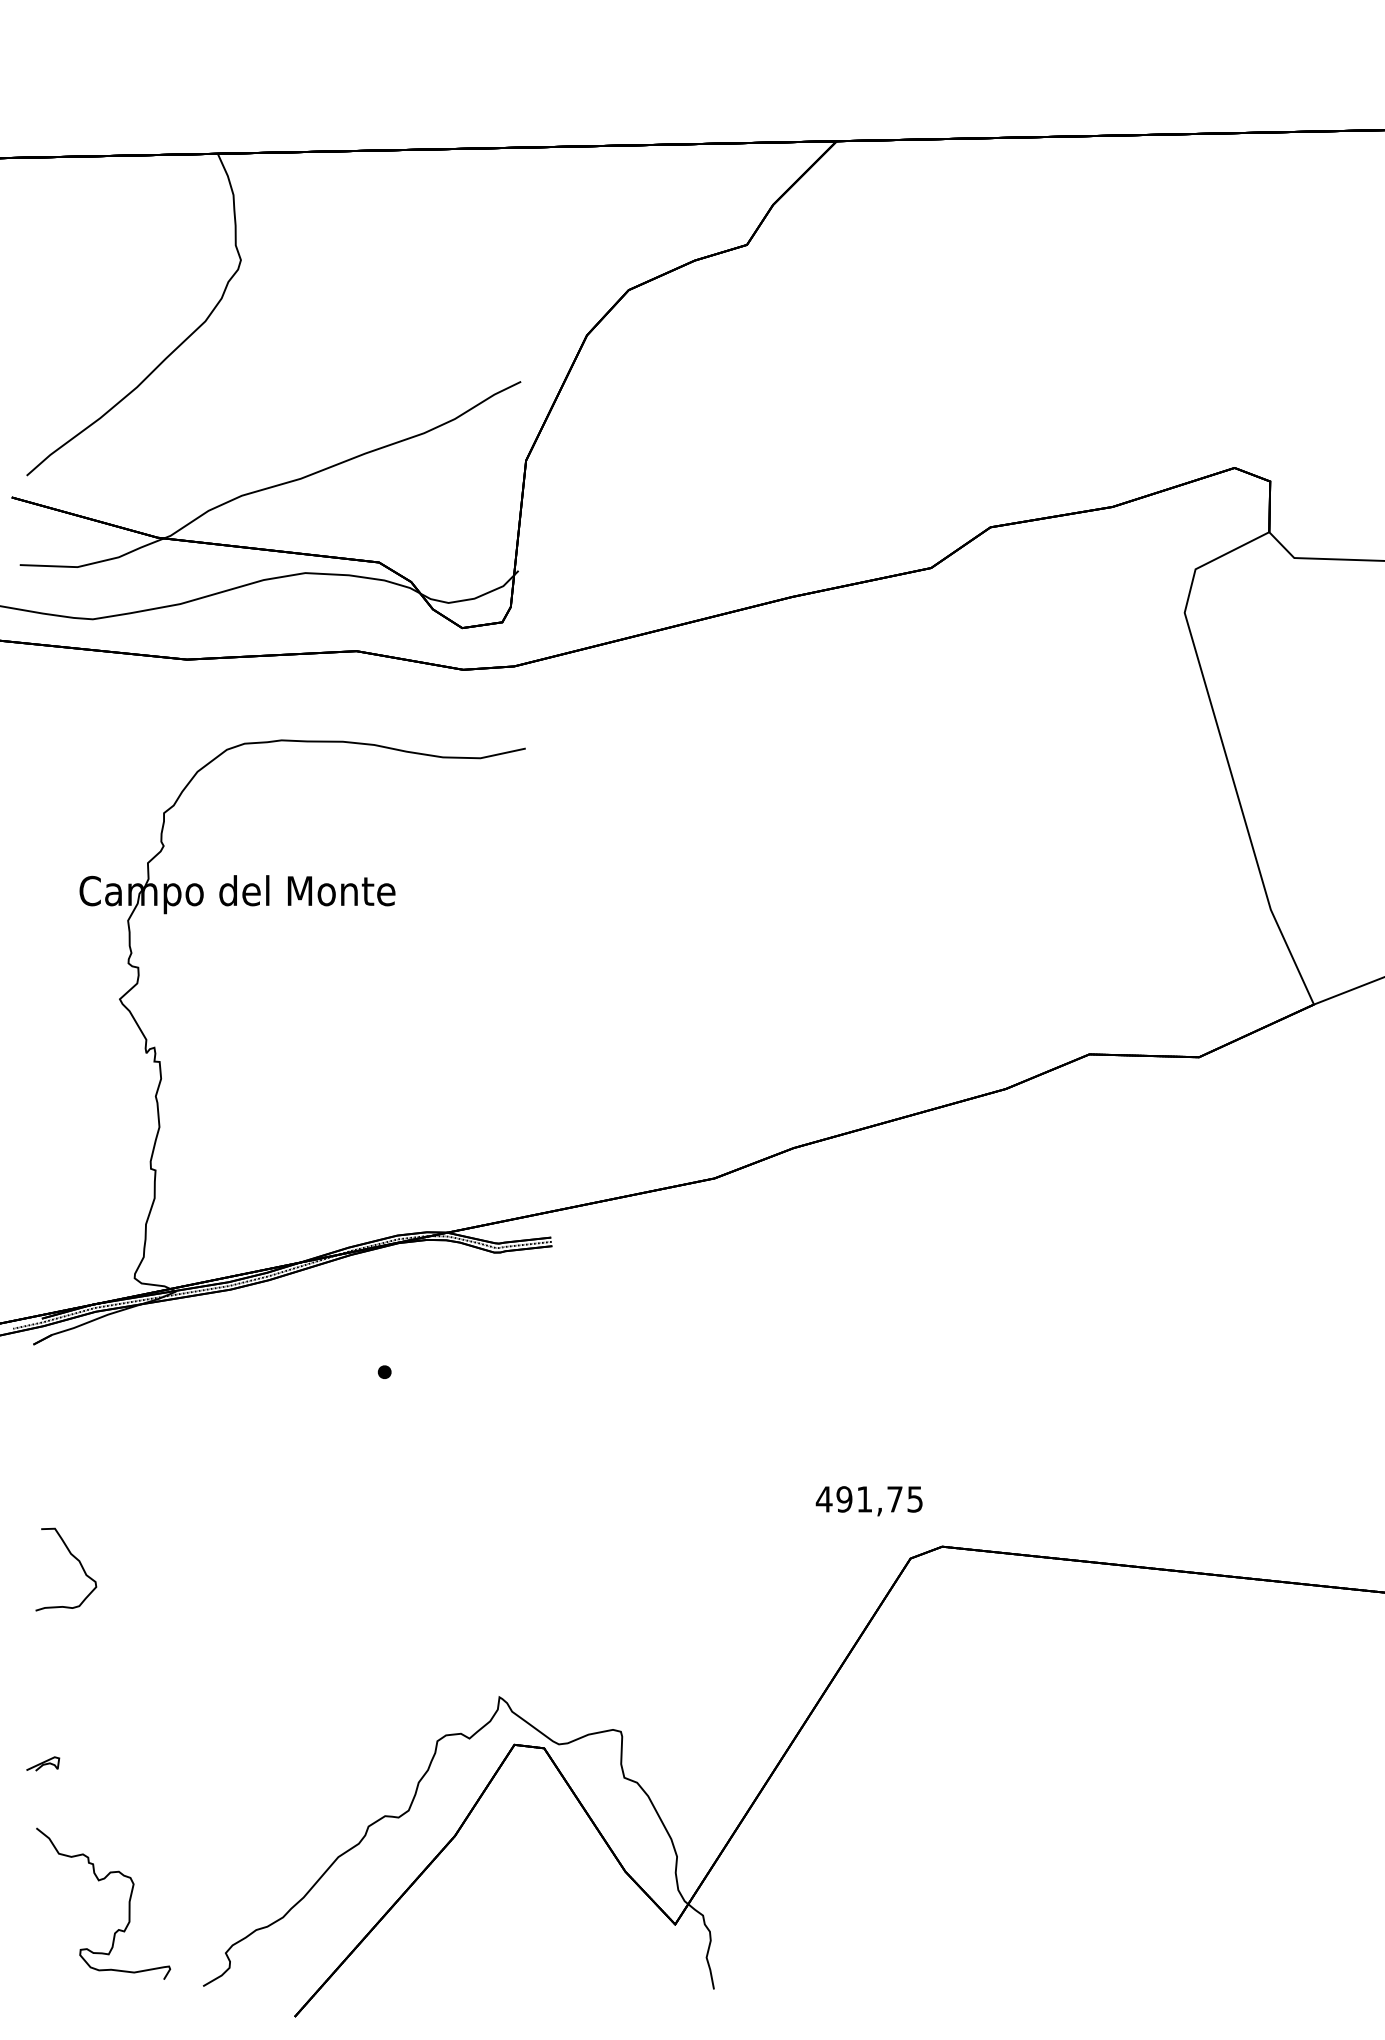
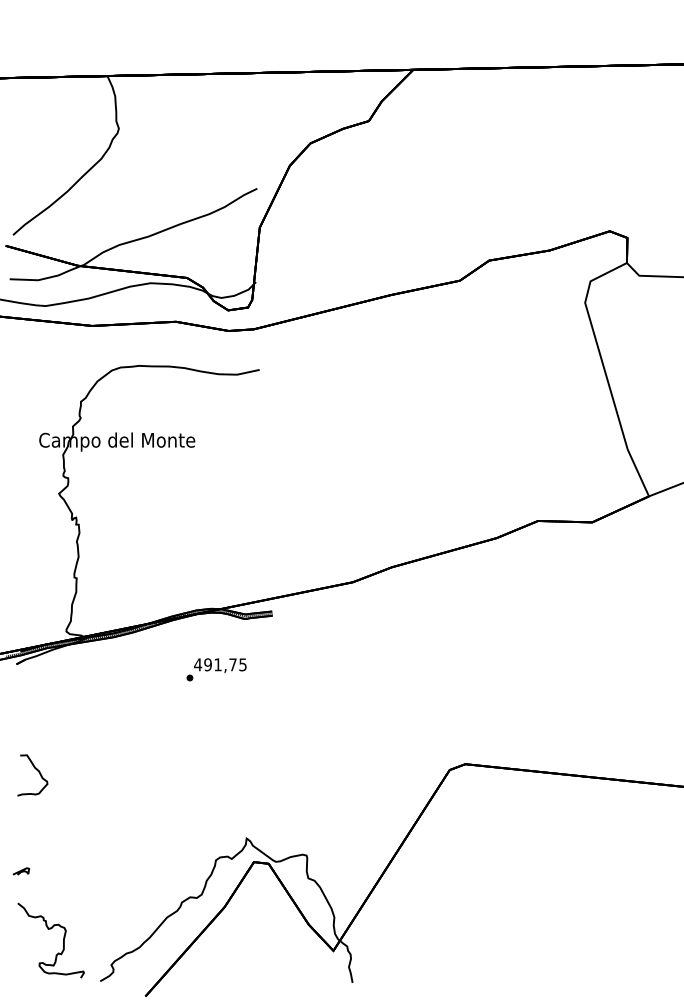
text: (869, 1500) -> (220, 665), moved

